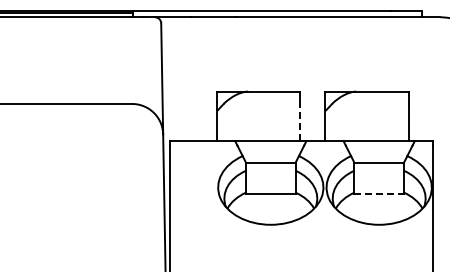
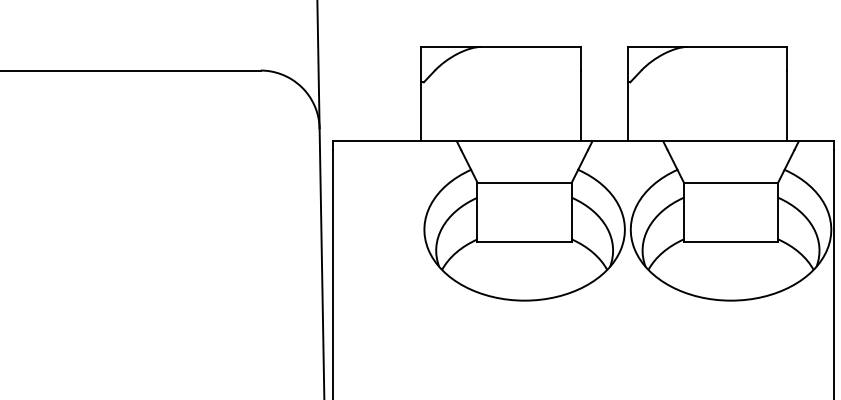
line: (300, 122) -> (581, 105), dashed -> solid
line: (379, 193) -> (731, 241), dashed -> solid

